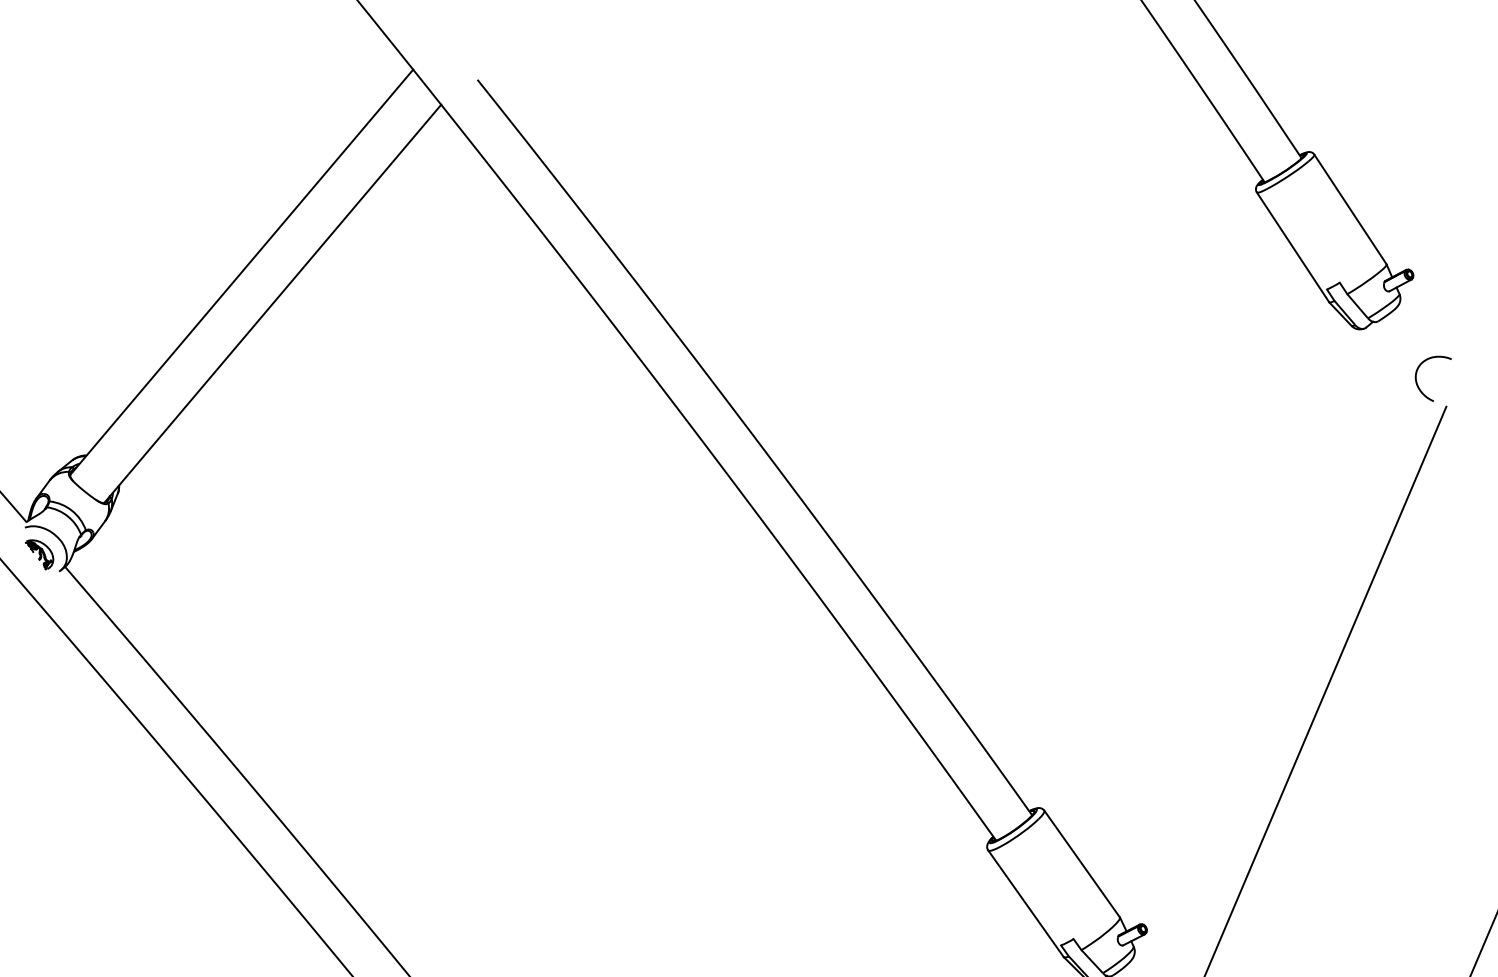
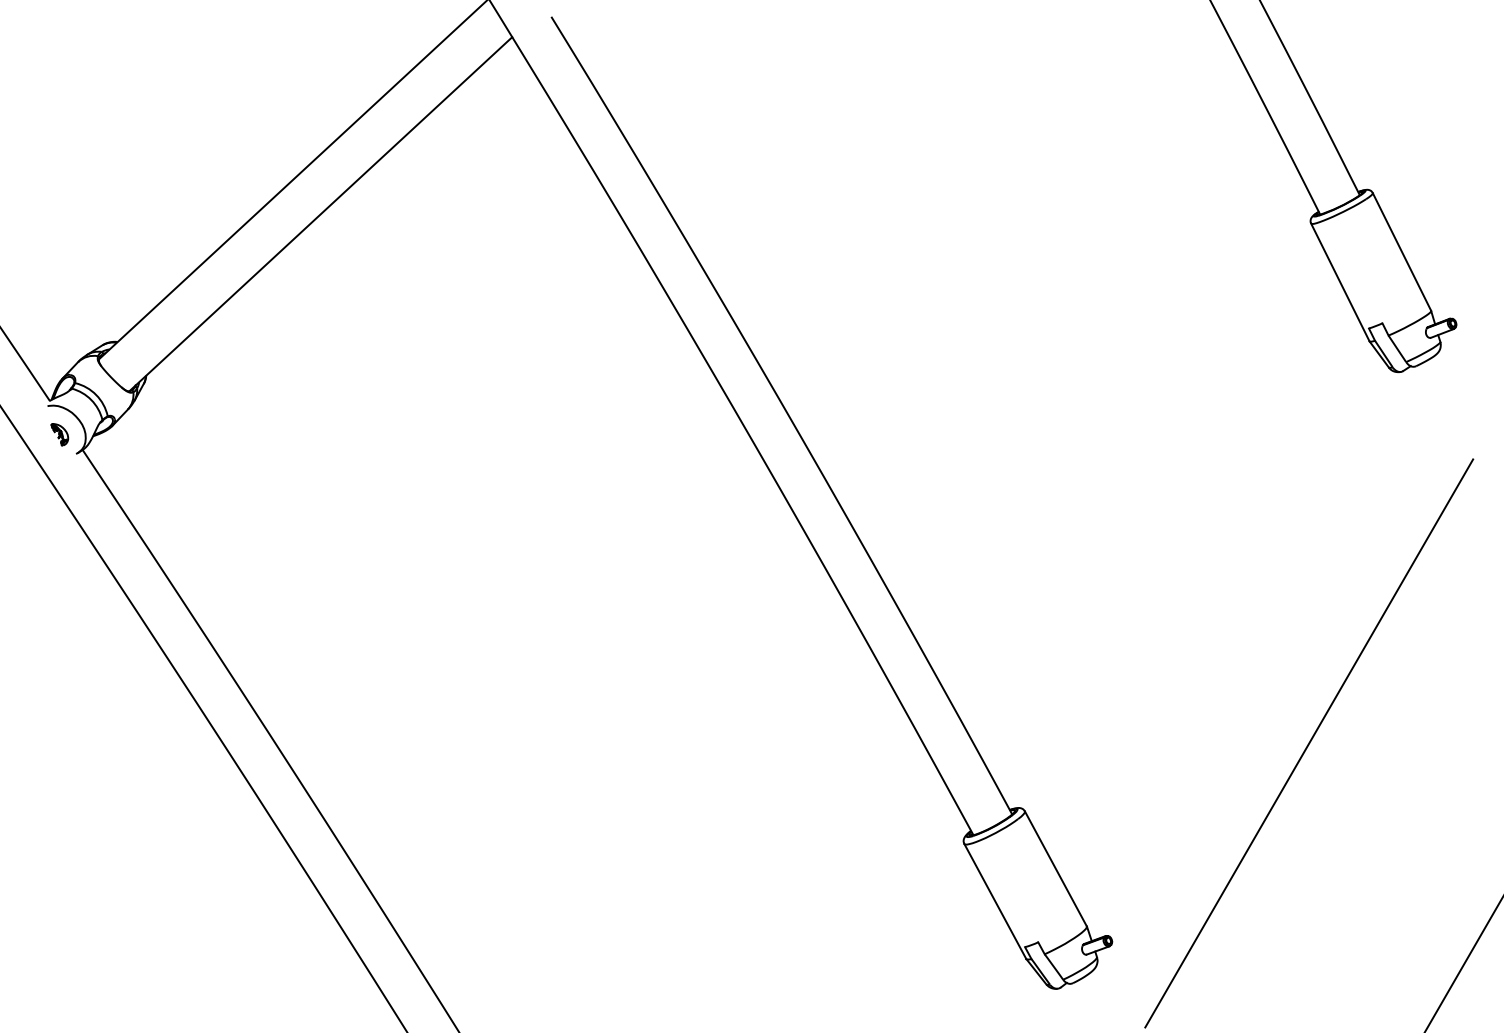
curve: (1419, 386) -> (1448, 435), removed
part: (40, 554) -> (59, 434), size x0.7

